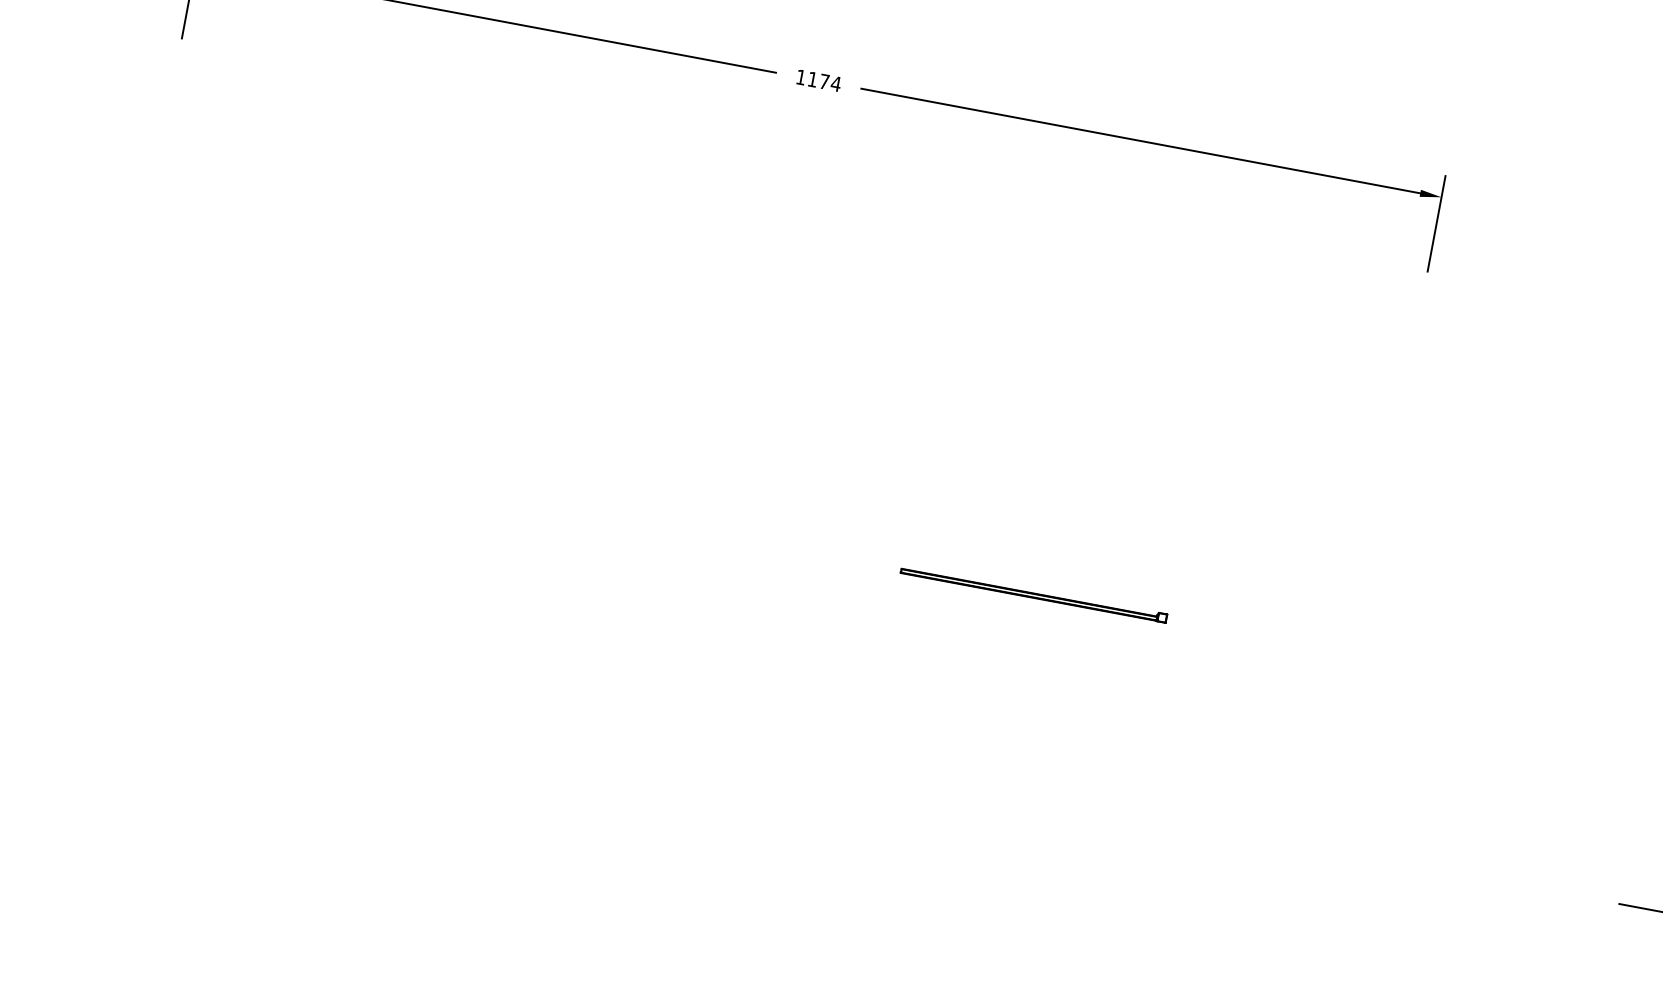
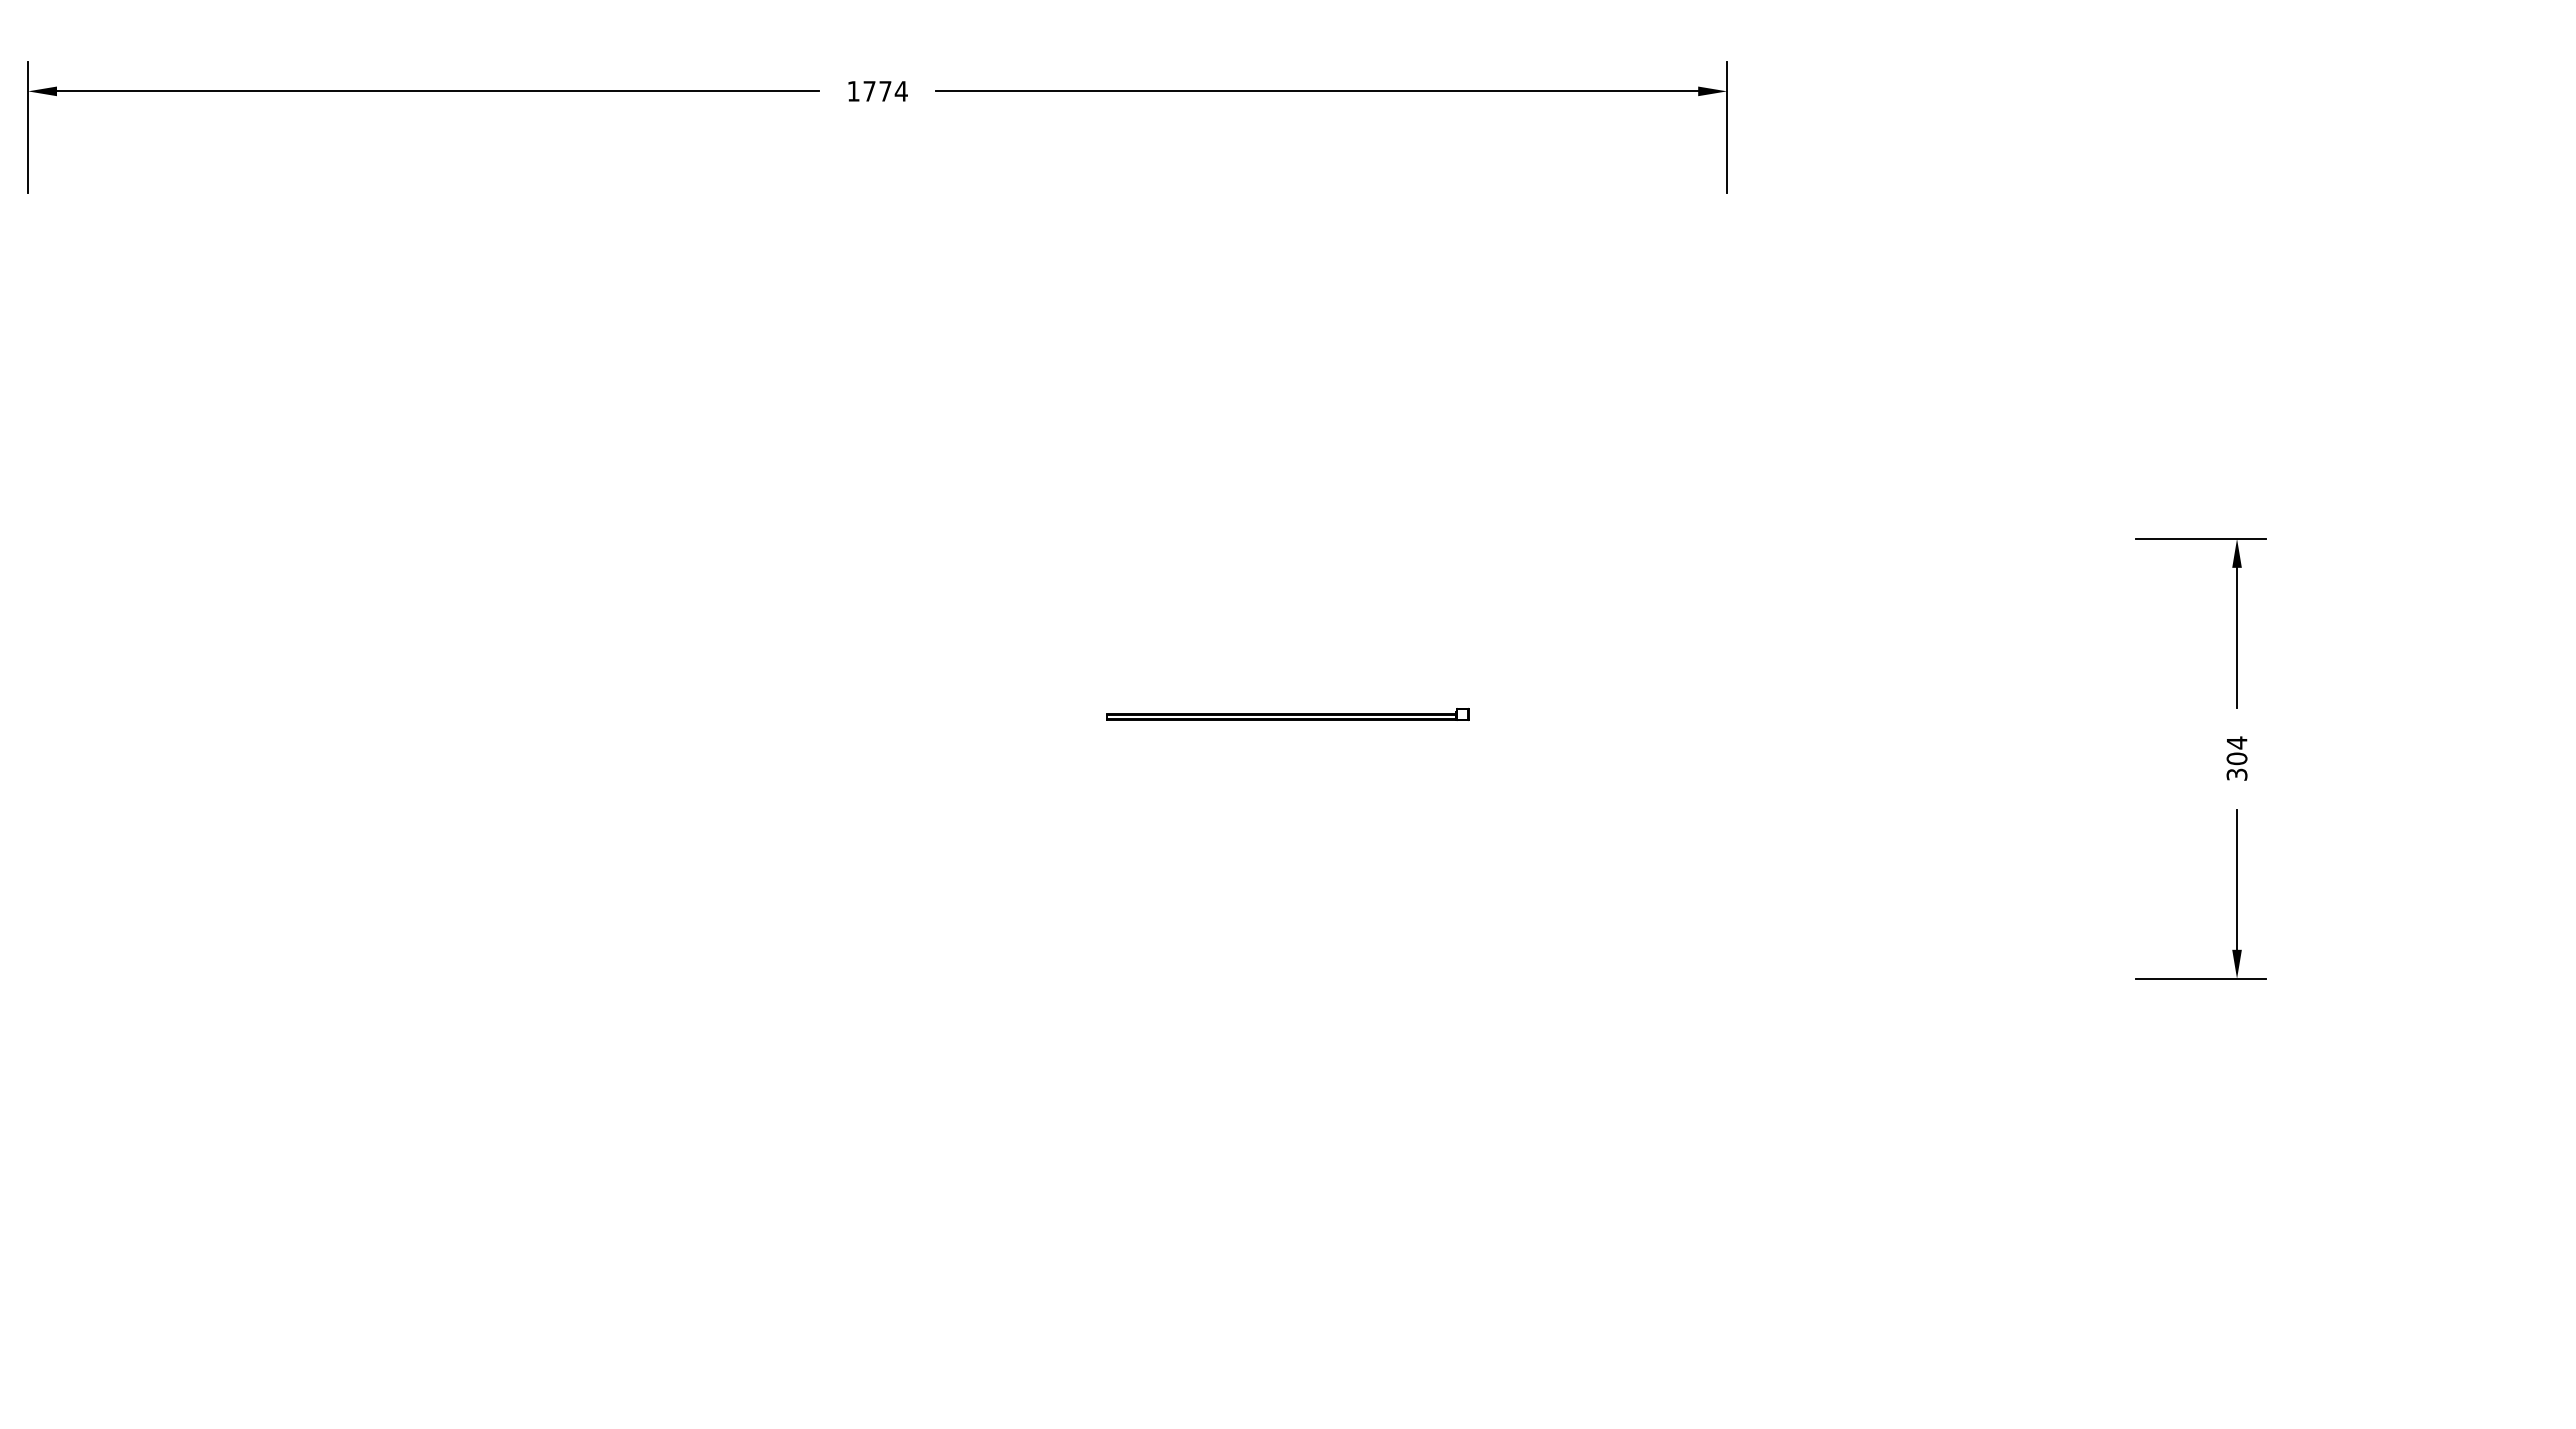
text: (812, 79) -> (869, 91), 1174 -> 1774

